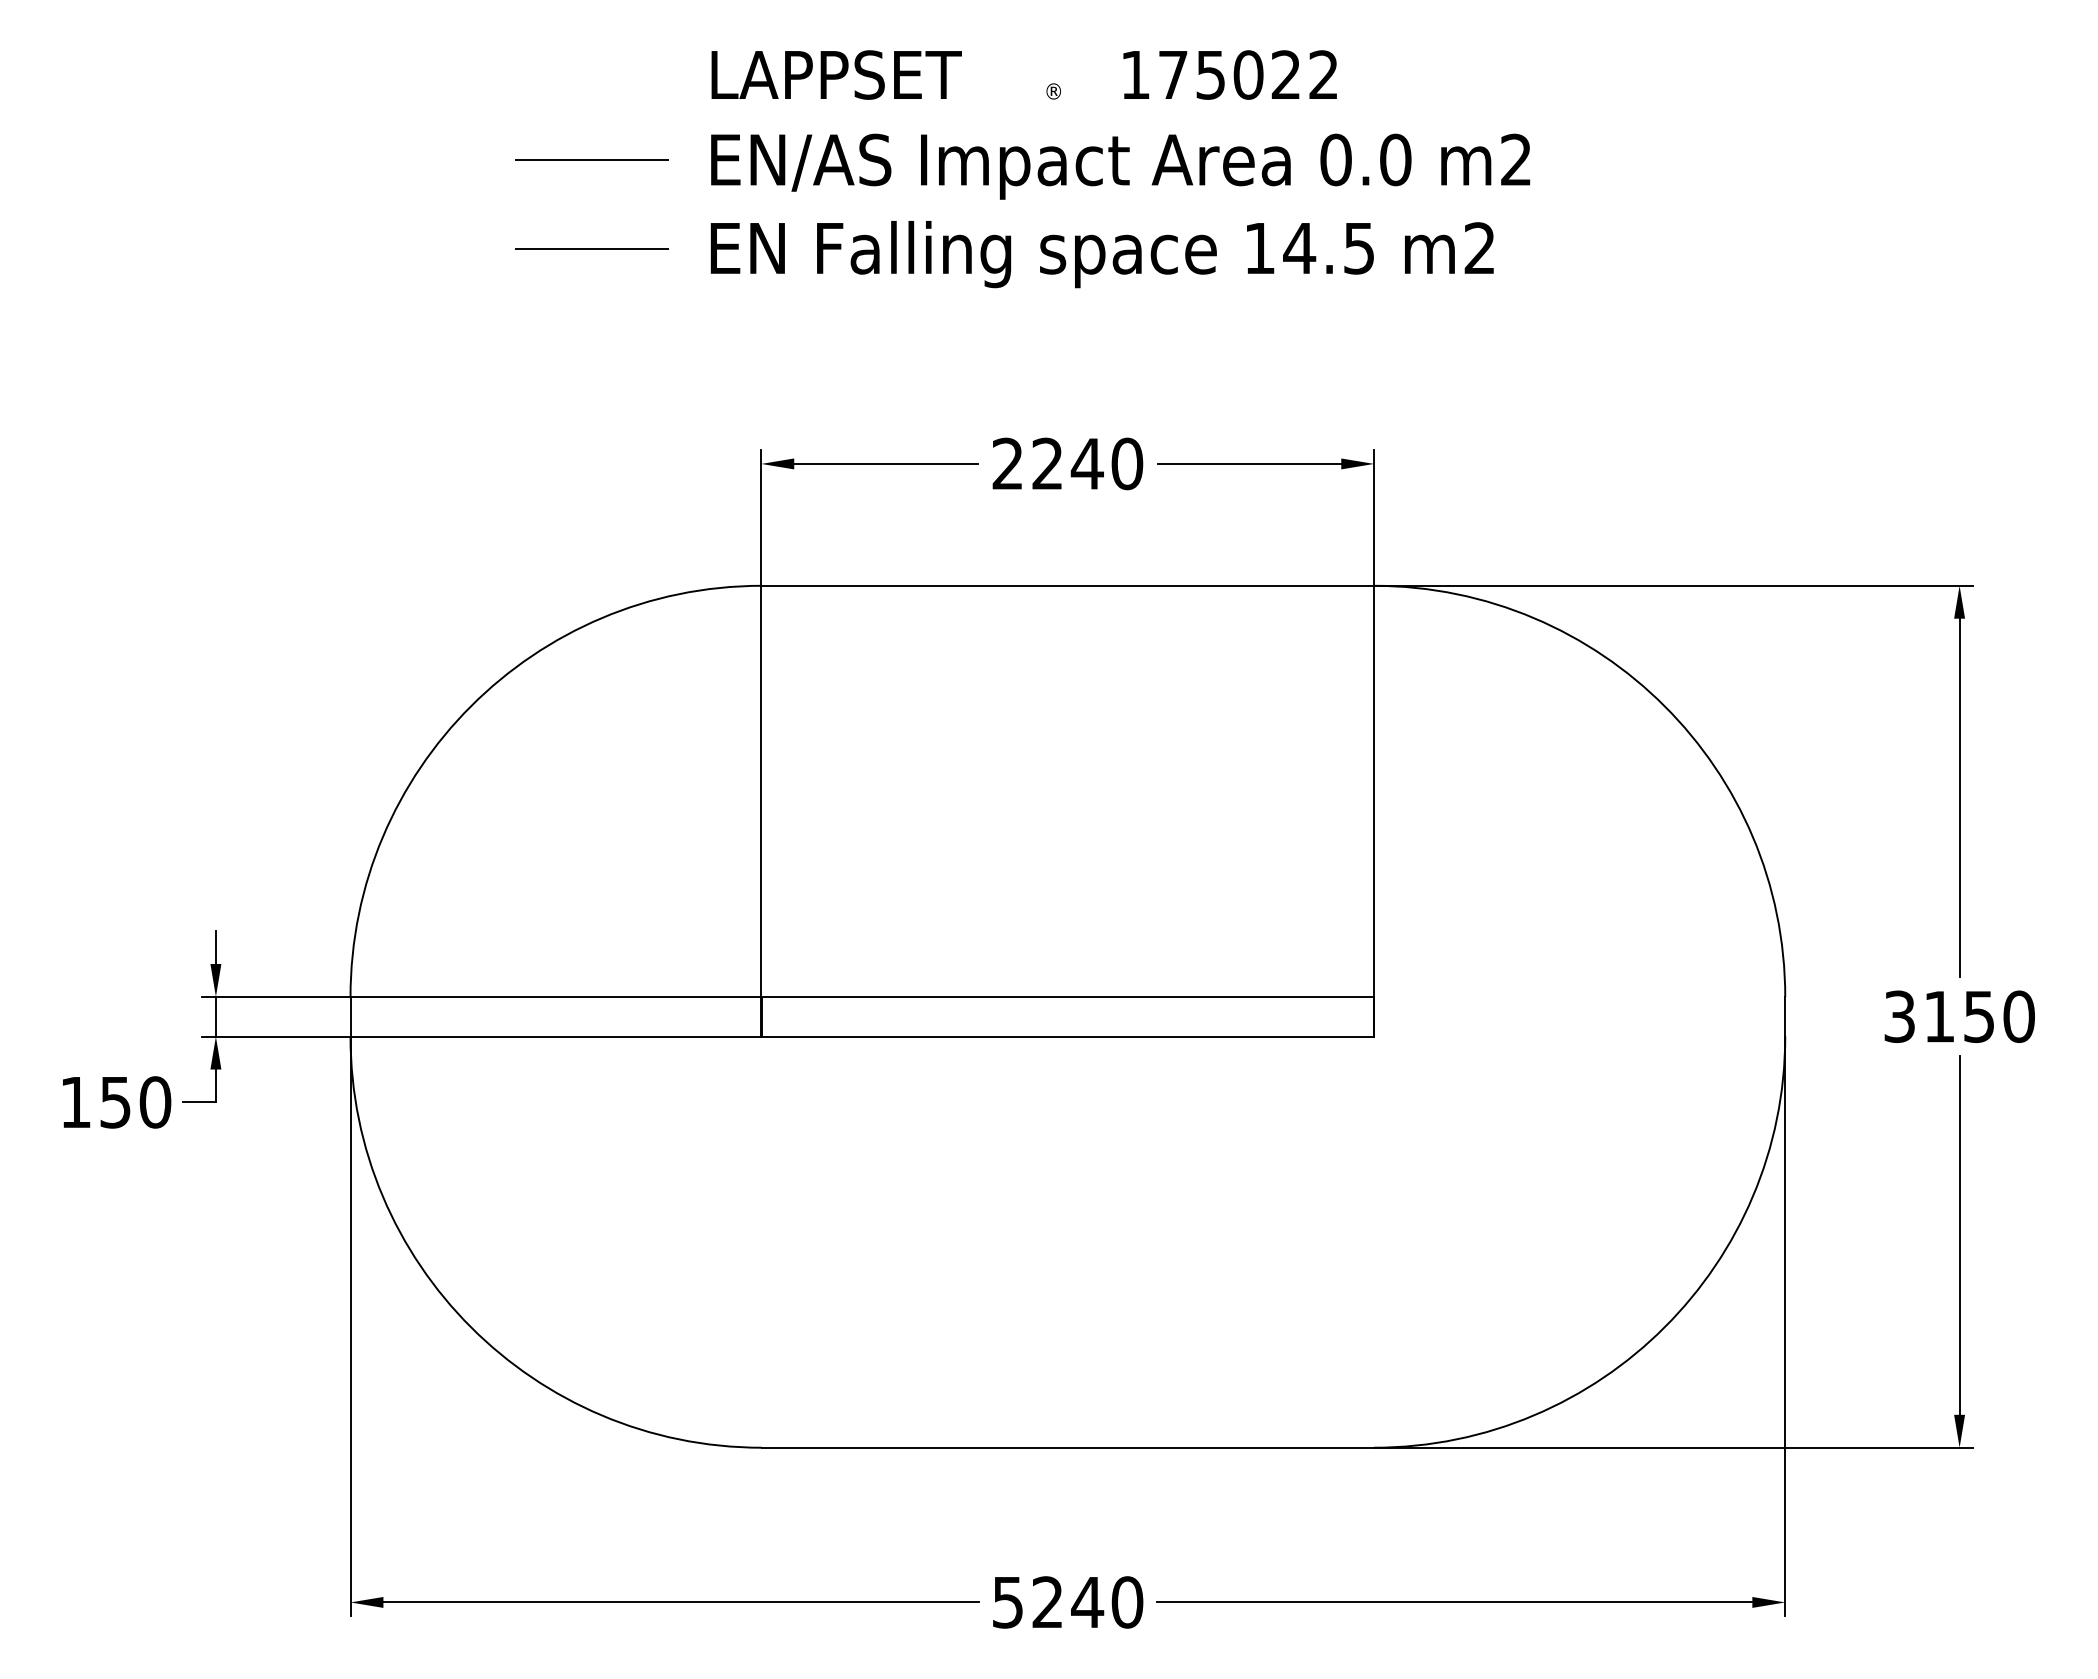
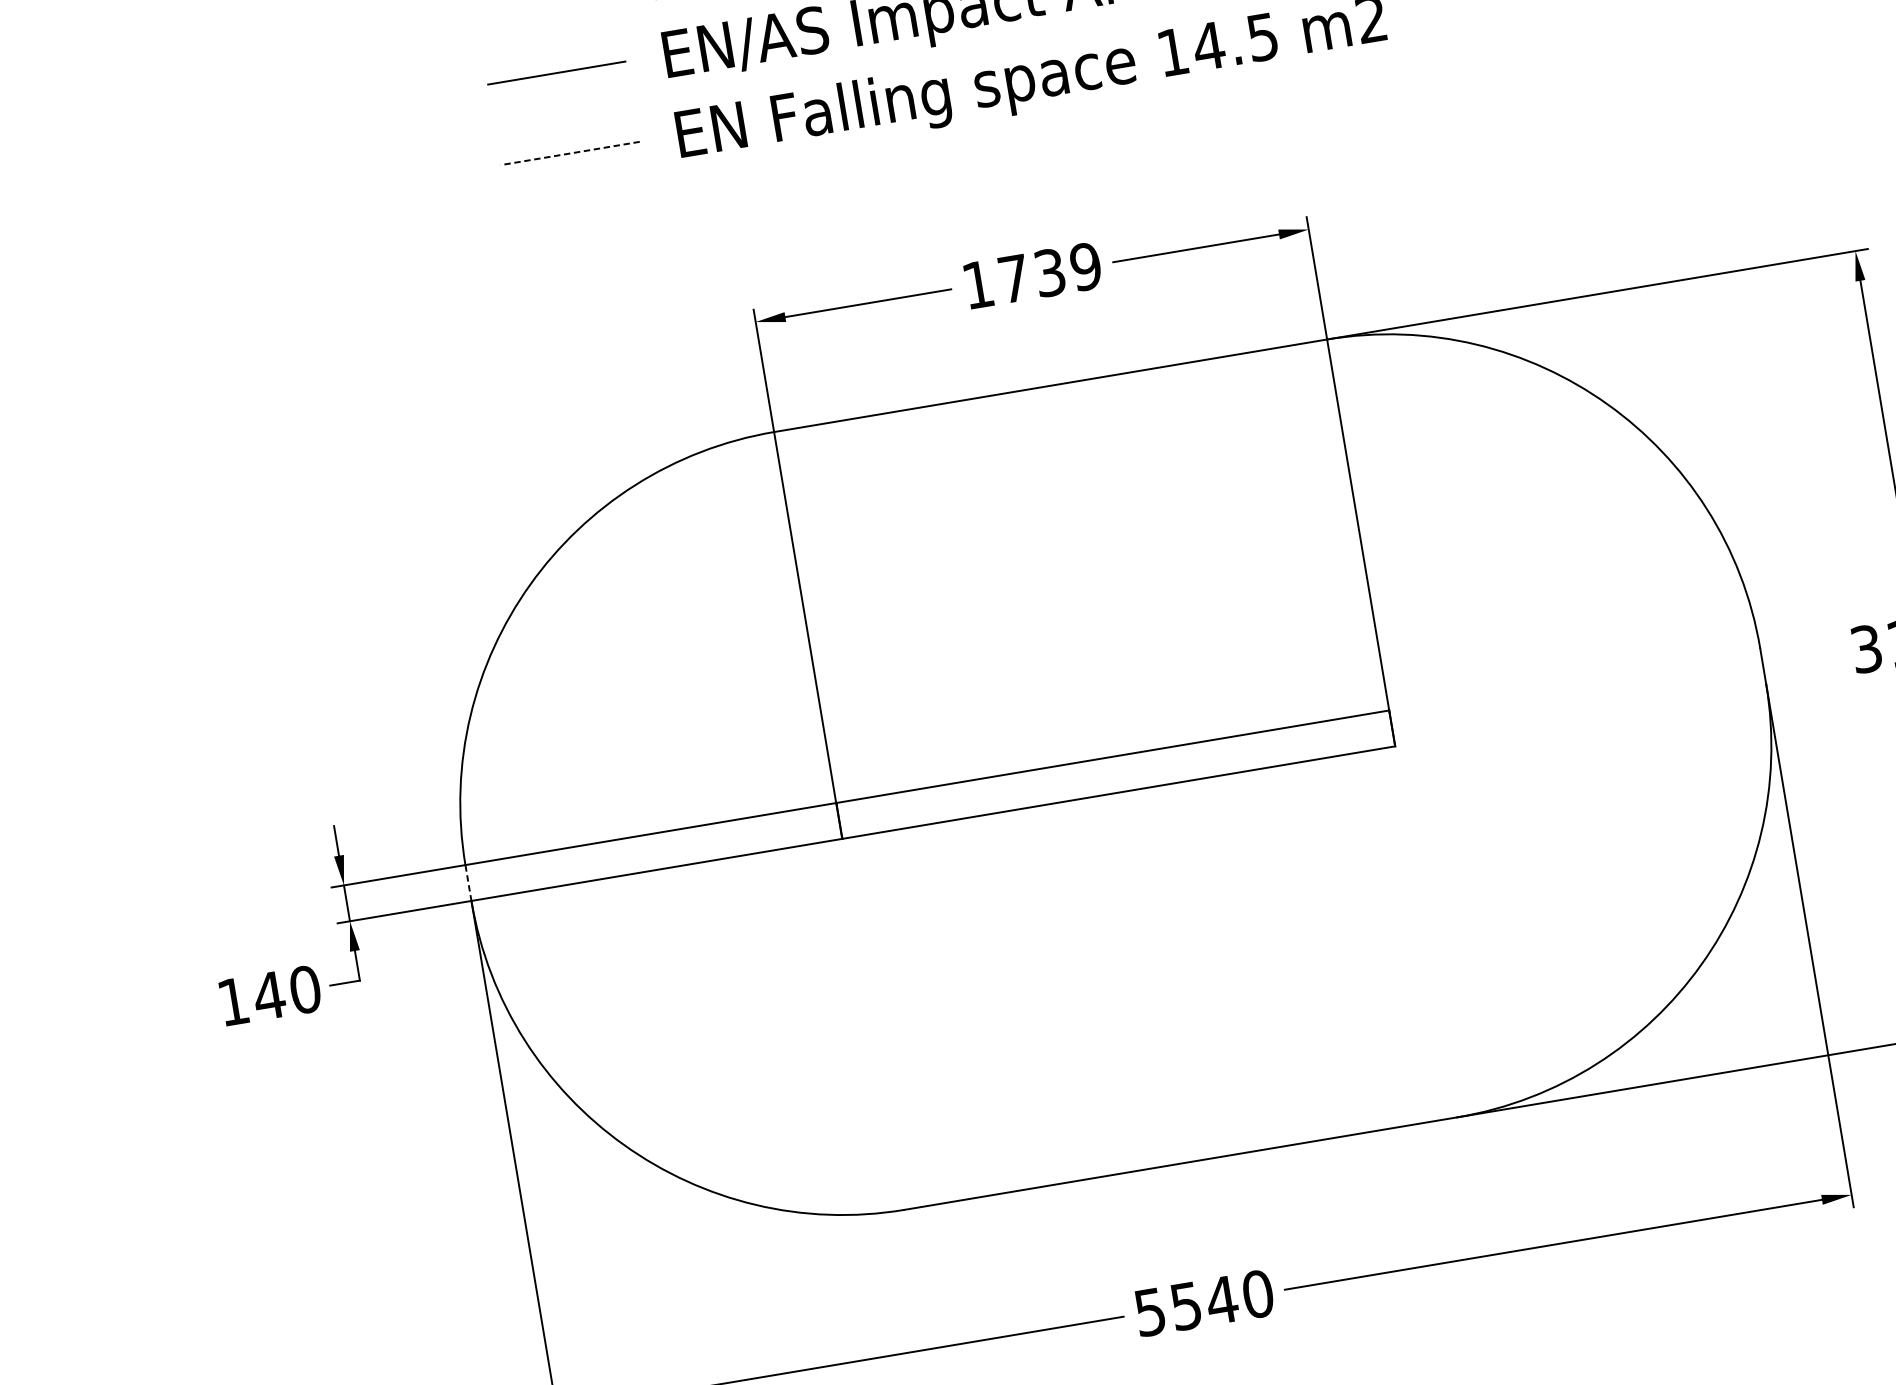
line: (591, 248) -> (569, 153), solid -> dashed
text: (1067, 463) -> (1031, 275), 2240 -> 1739
line: (350, 1016) -> (468, 882), solid -> dashed
text: (115, 1102) -> (269, 995), 150 -> 140
text: (1047, 1602) -> (1185, 1306), 5240 -> 5540

